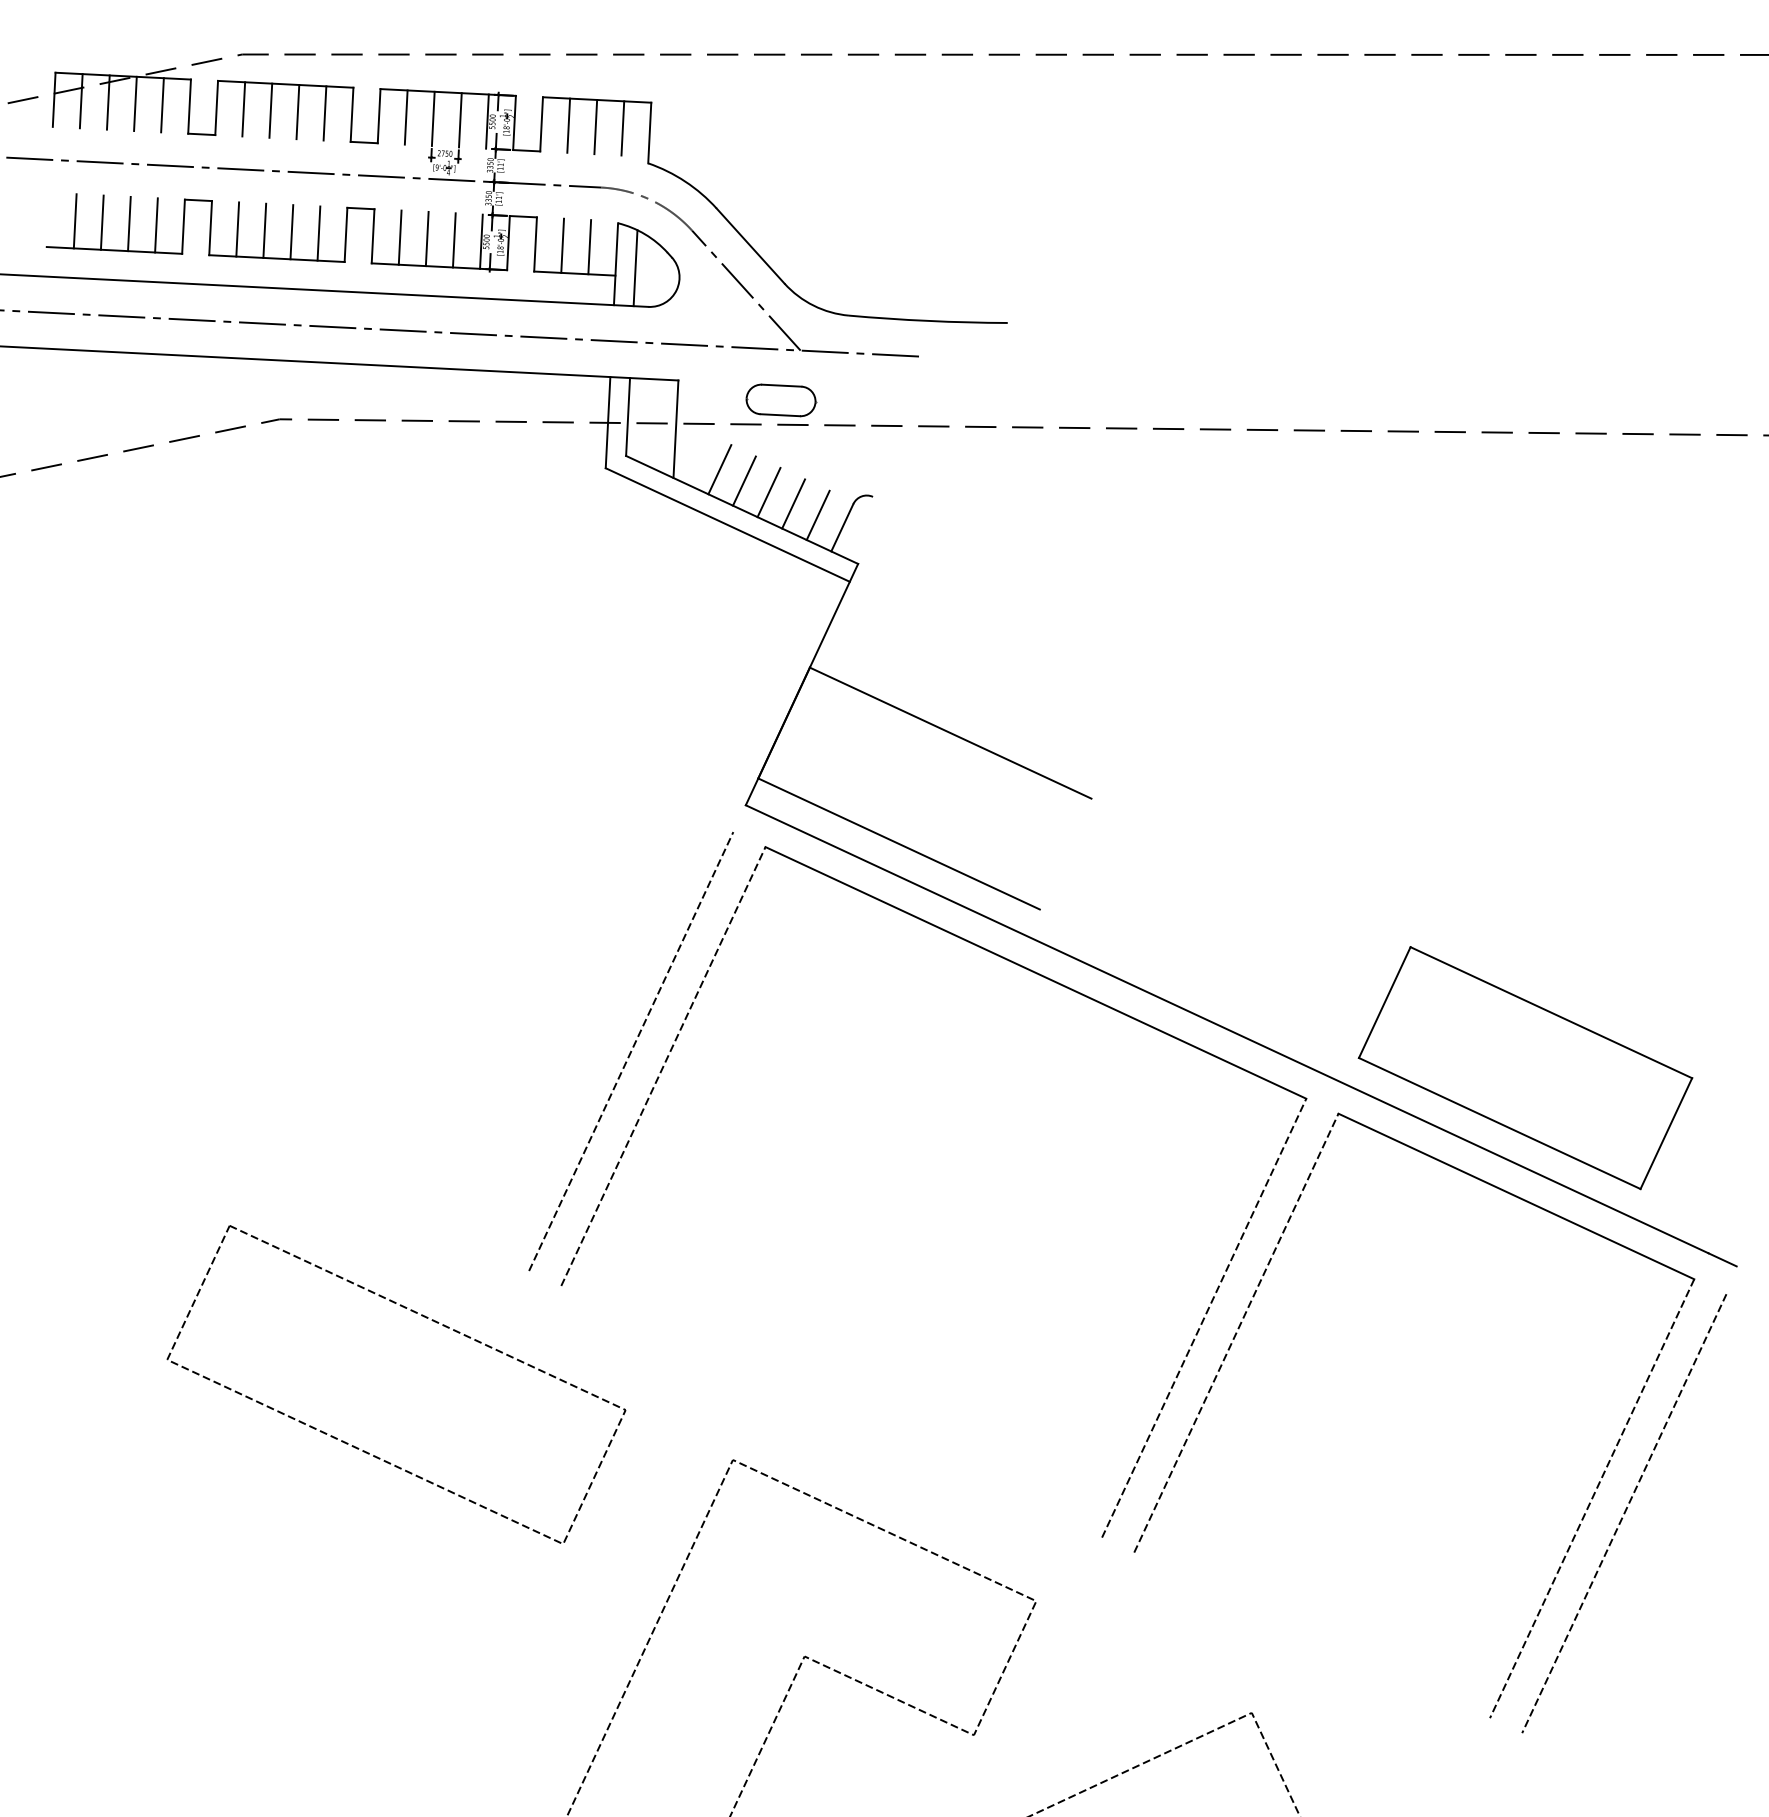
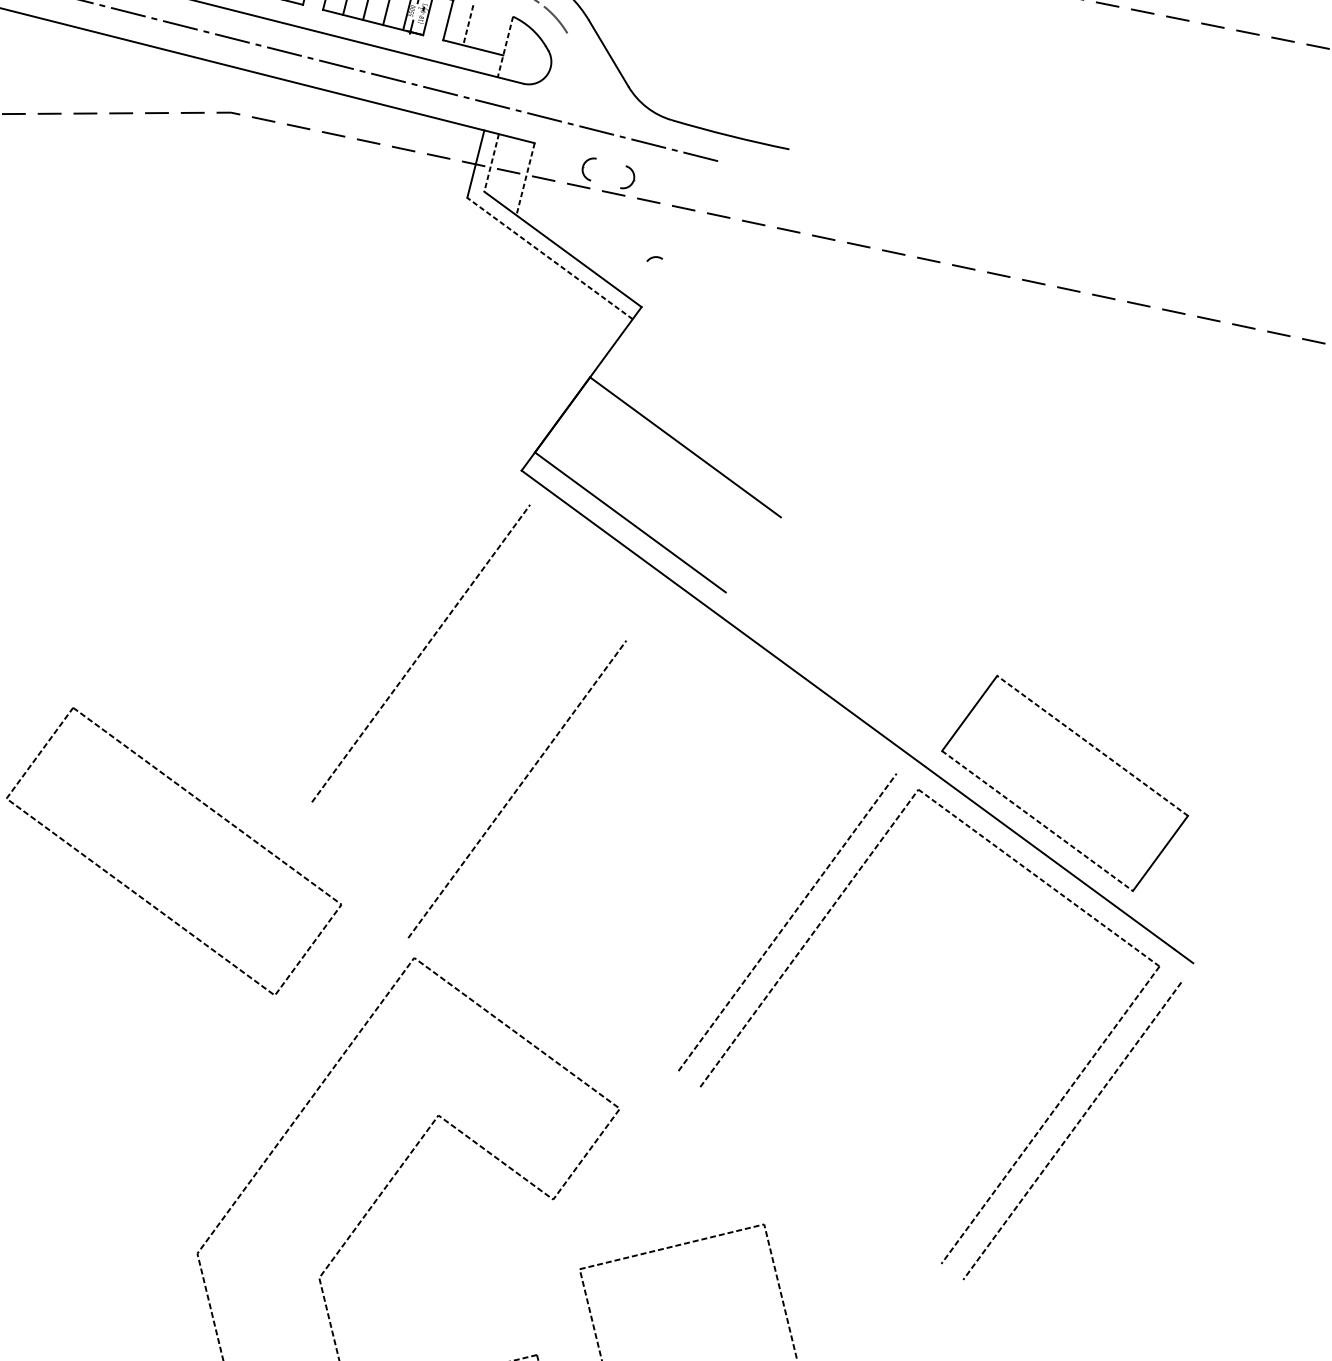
line: (562, 246) -> (468, 25), solid -> dashed
line: (589, 247) -> (488, 30), removed
line: (615, 264) -> (505, 47), solid -> dashed
line: (635, 268) -> (519, 53), removed
line: (746, 290) -> (599, 86), removed
line: (781, 385) -> (610, 162), removed
line: (780, 415) -> (605, 184), removed
line: (628, 417) -> (491, 163), solid -> dashed
line: (675, 429) -> (525, 179), solid -> dashed
line: (719, 469) -> (552, 215), removed
line: (744, 480) -> (569, 227), removed
line: (768, 492) -> (585, 240), removed
line: (793, 503) -> (602, 252), removed
line: (817, 515) -> (618, 264), removed
line: (727, 525) -> (549, 258), solid -> dashed
line: (842, 527) -> (635, 277), removed
line: (1035, 972) -> (713, 638), removed
line: (1550, 1012) -> (1092, 745), solid -> dashed
line: (630, 1051) -> (516, 789), moved
line: (1500, 1123) -> (1038, 821), solid -> dashed
line: (1516, 1196) -> (1039, 878), solid -> dashed

